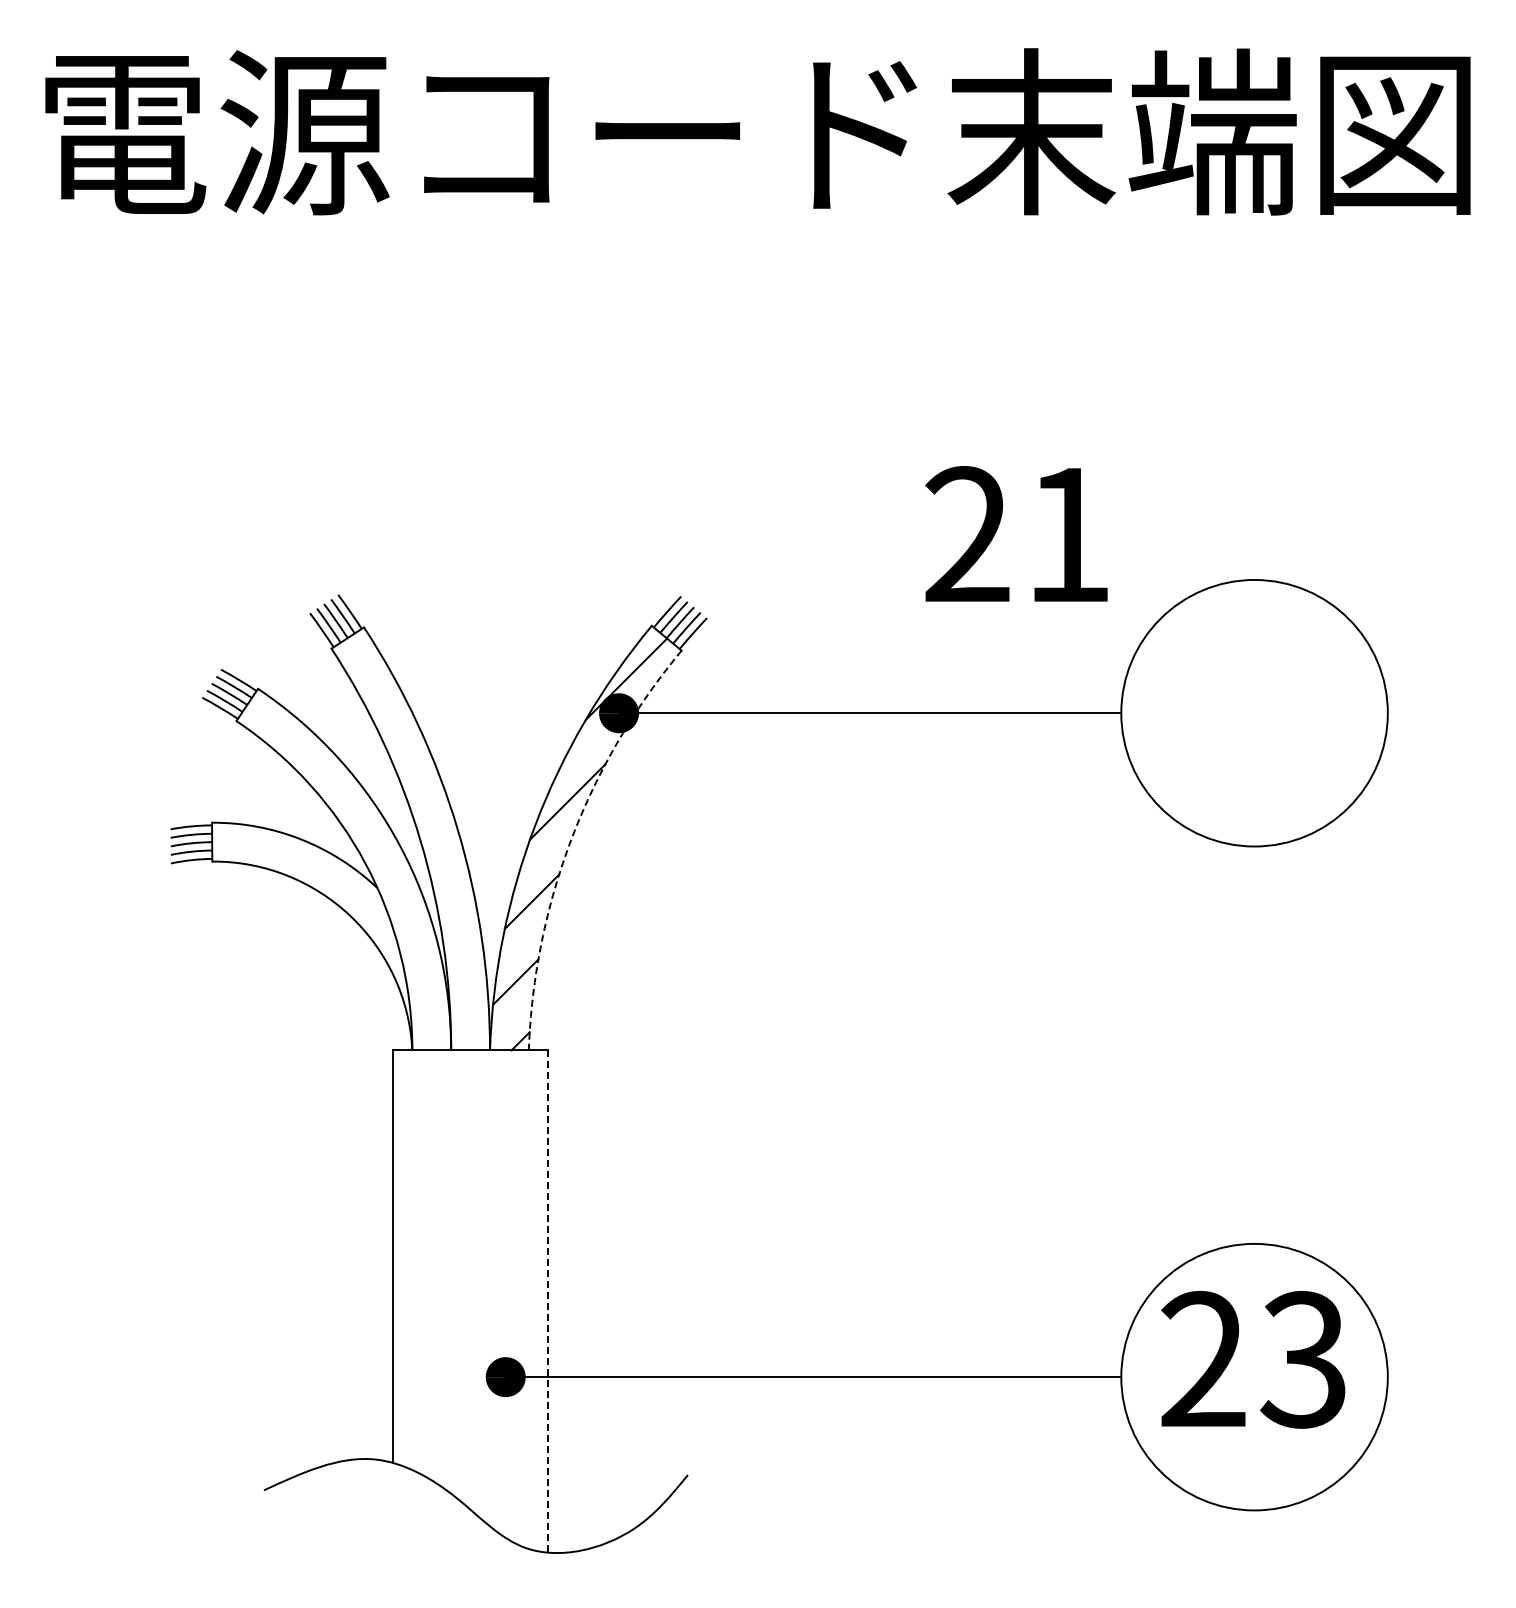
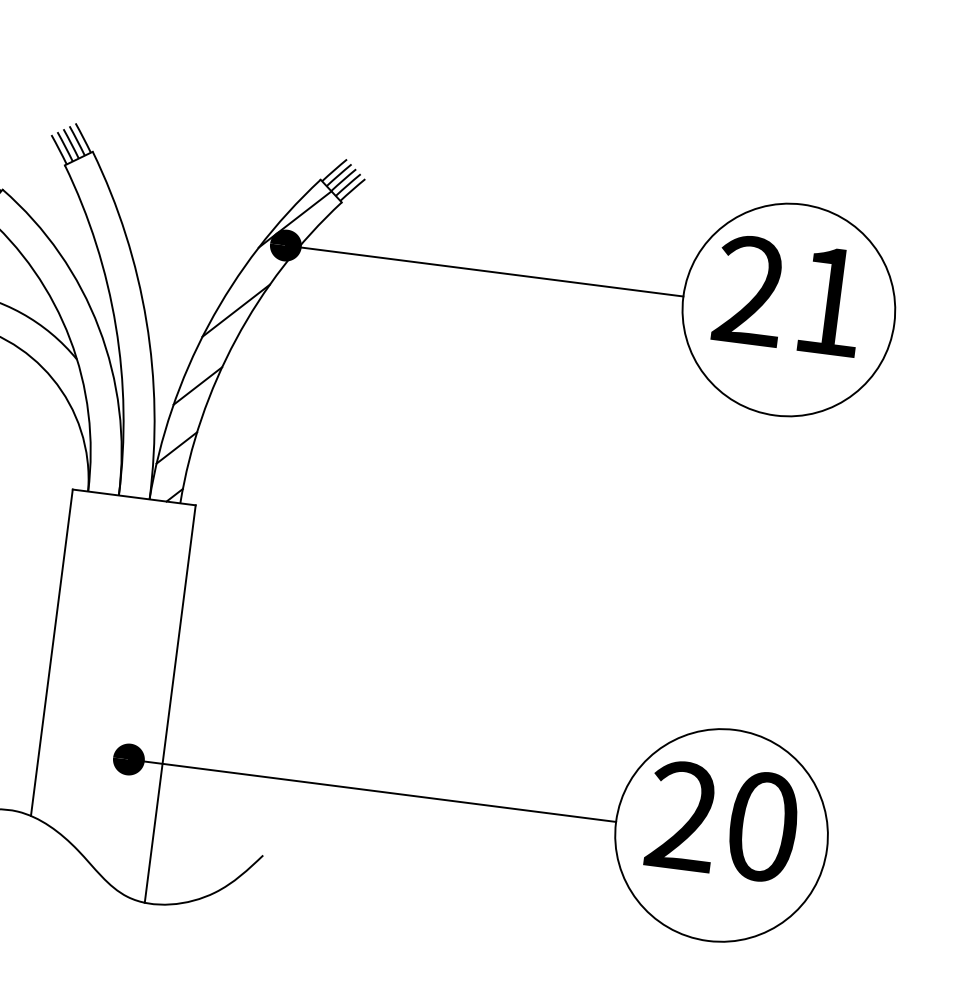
text: (1016, 533) -> (789, 294), moved
arc: (572, 837) -> (236, 339), dashed -> solid
line: (548, 1302) -> (170, 704), dashed -> solid
text: (1303, 1359) -> (762, 826), 23 -> 20

